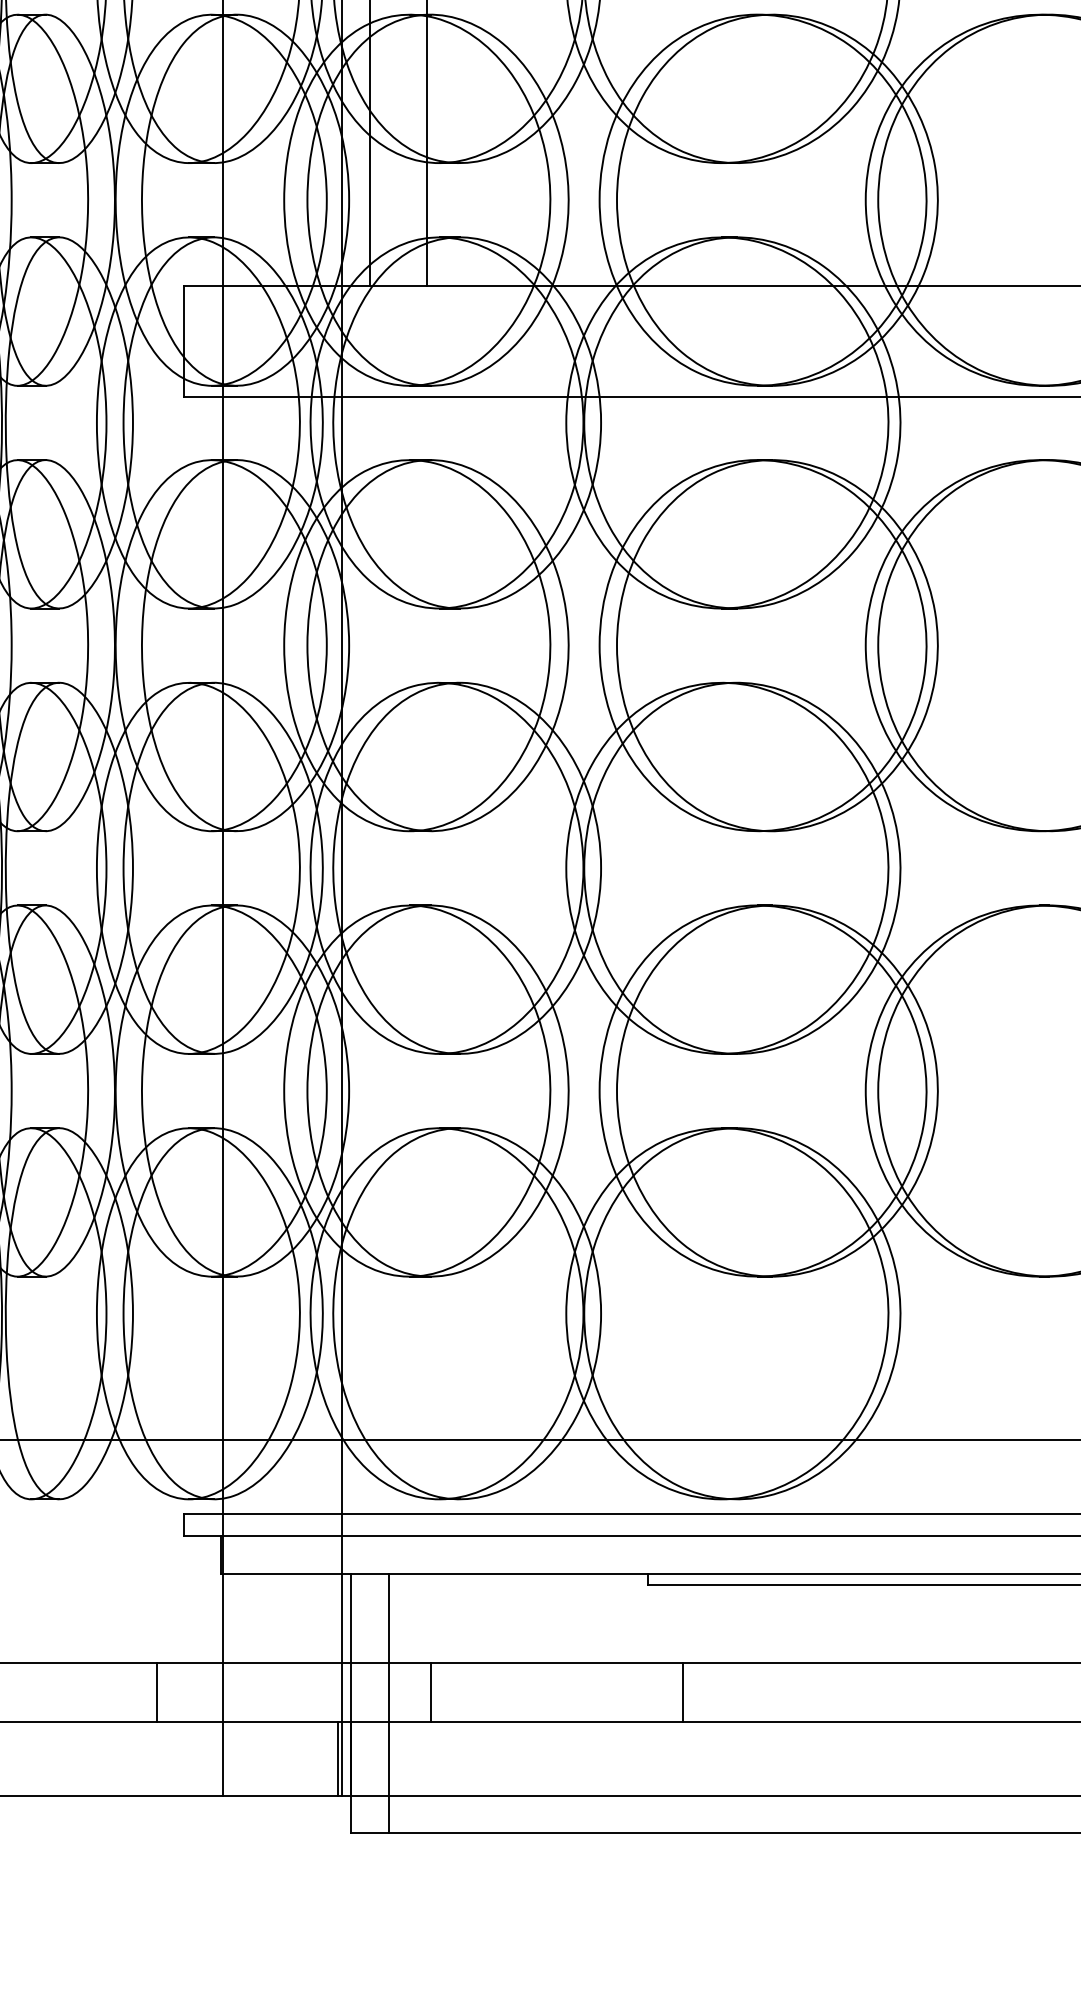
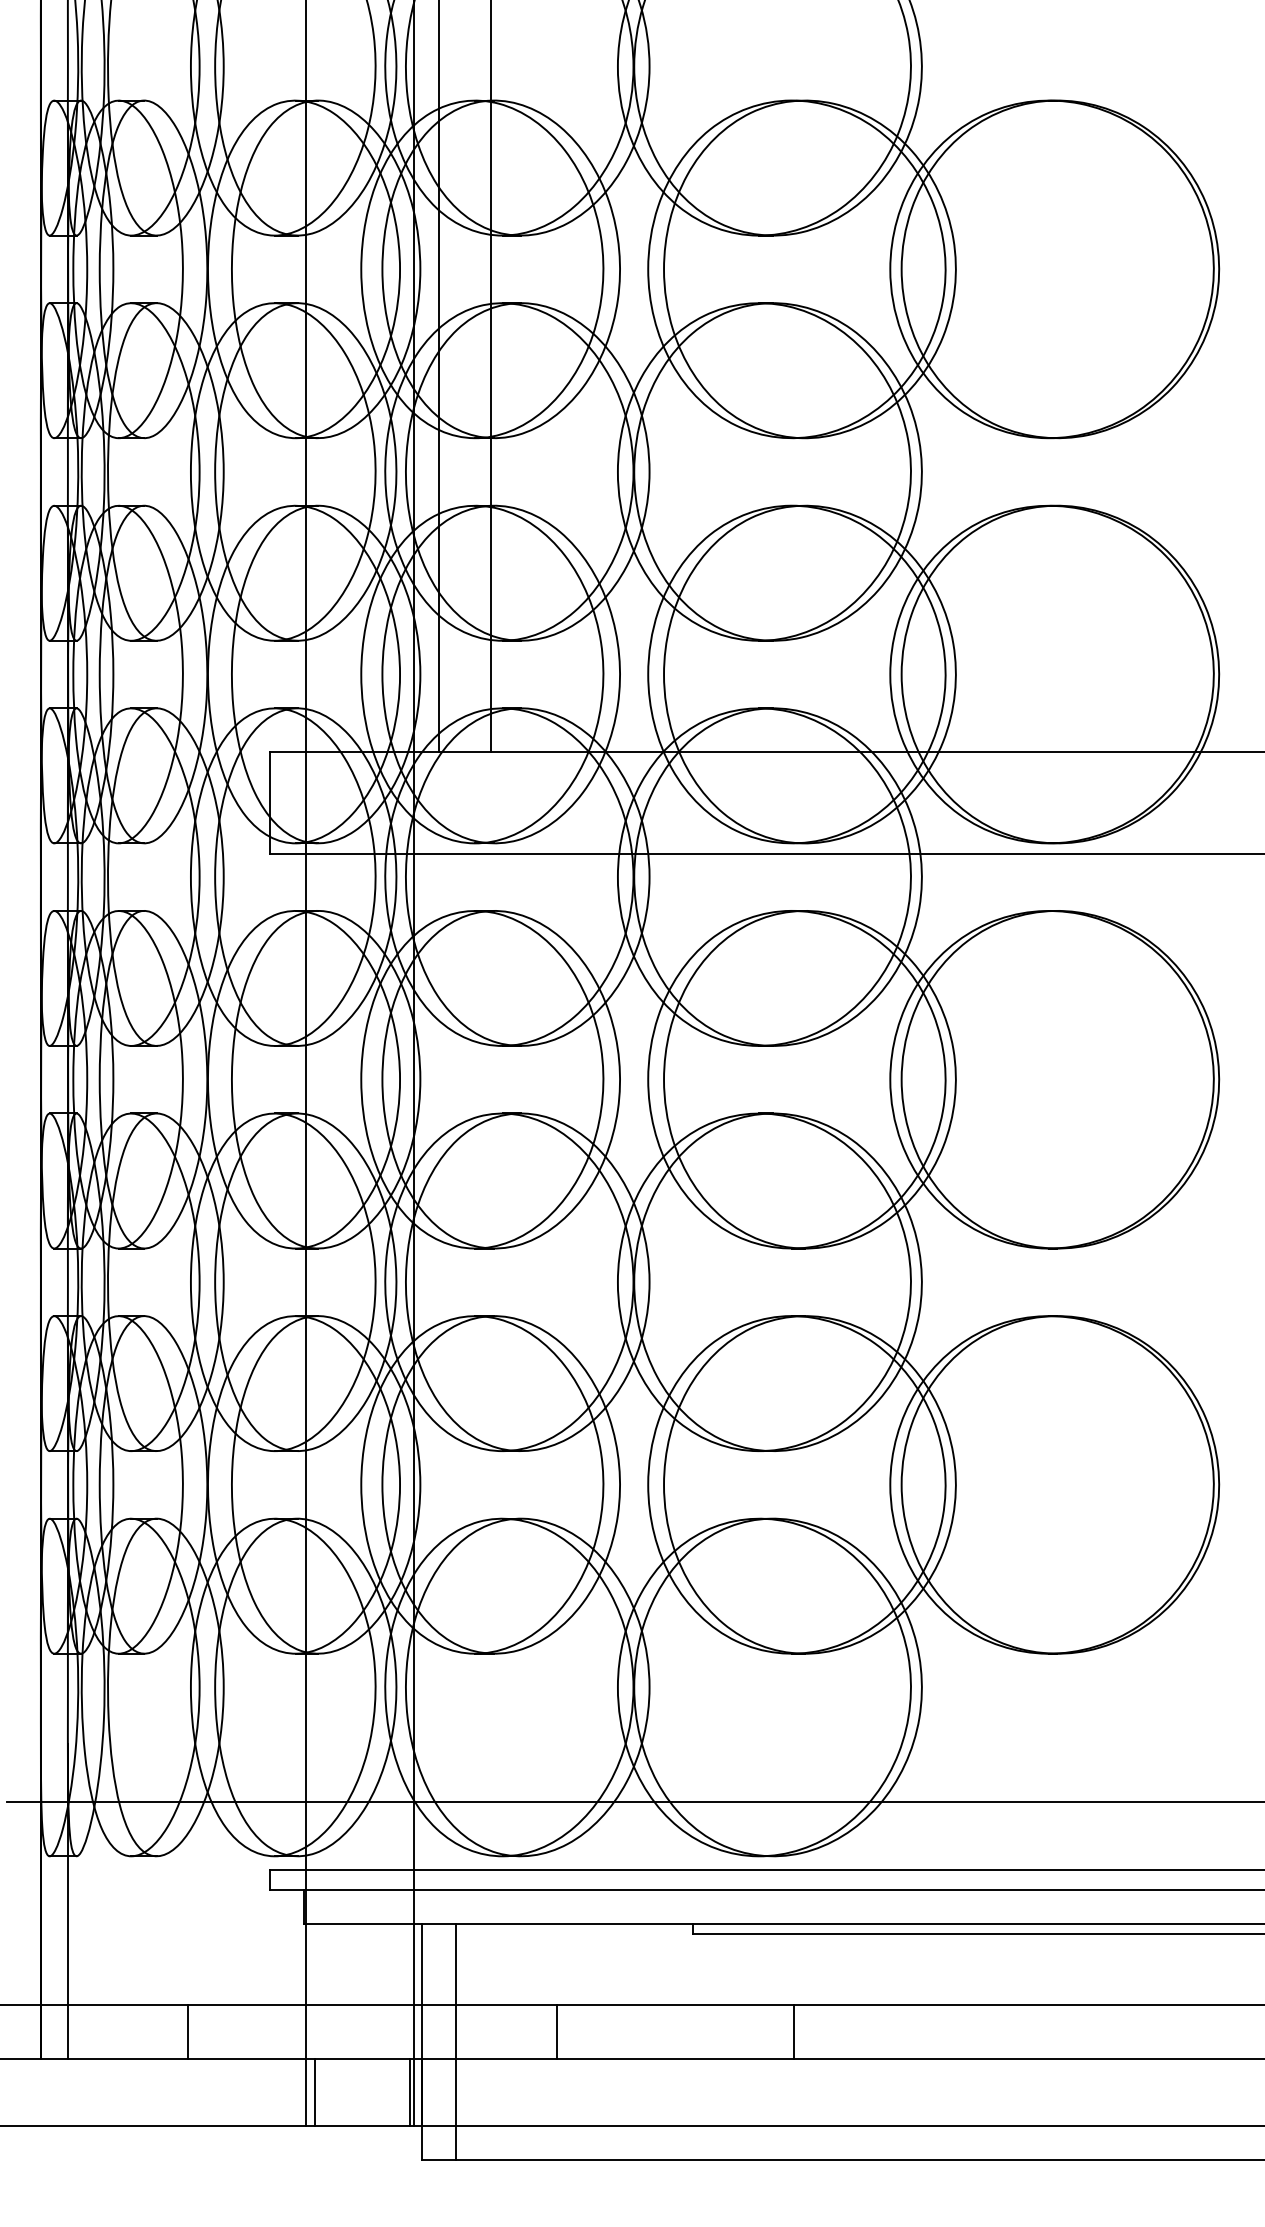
line: (156, 1691) -> (188, 2031), moved
line: (430, 1691) -> (557, 2031), moved
line: (682, 1691) -> (793, 2031), moved
line: (233, 1758) -> (315, 2092), added

